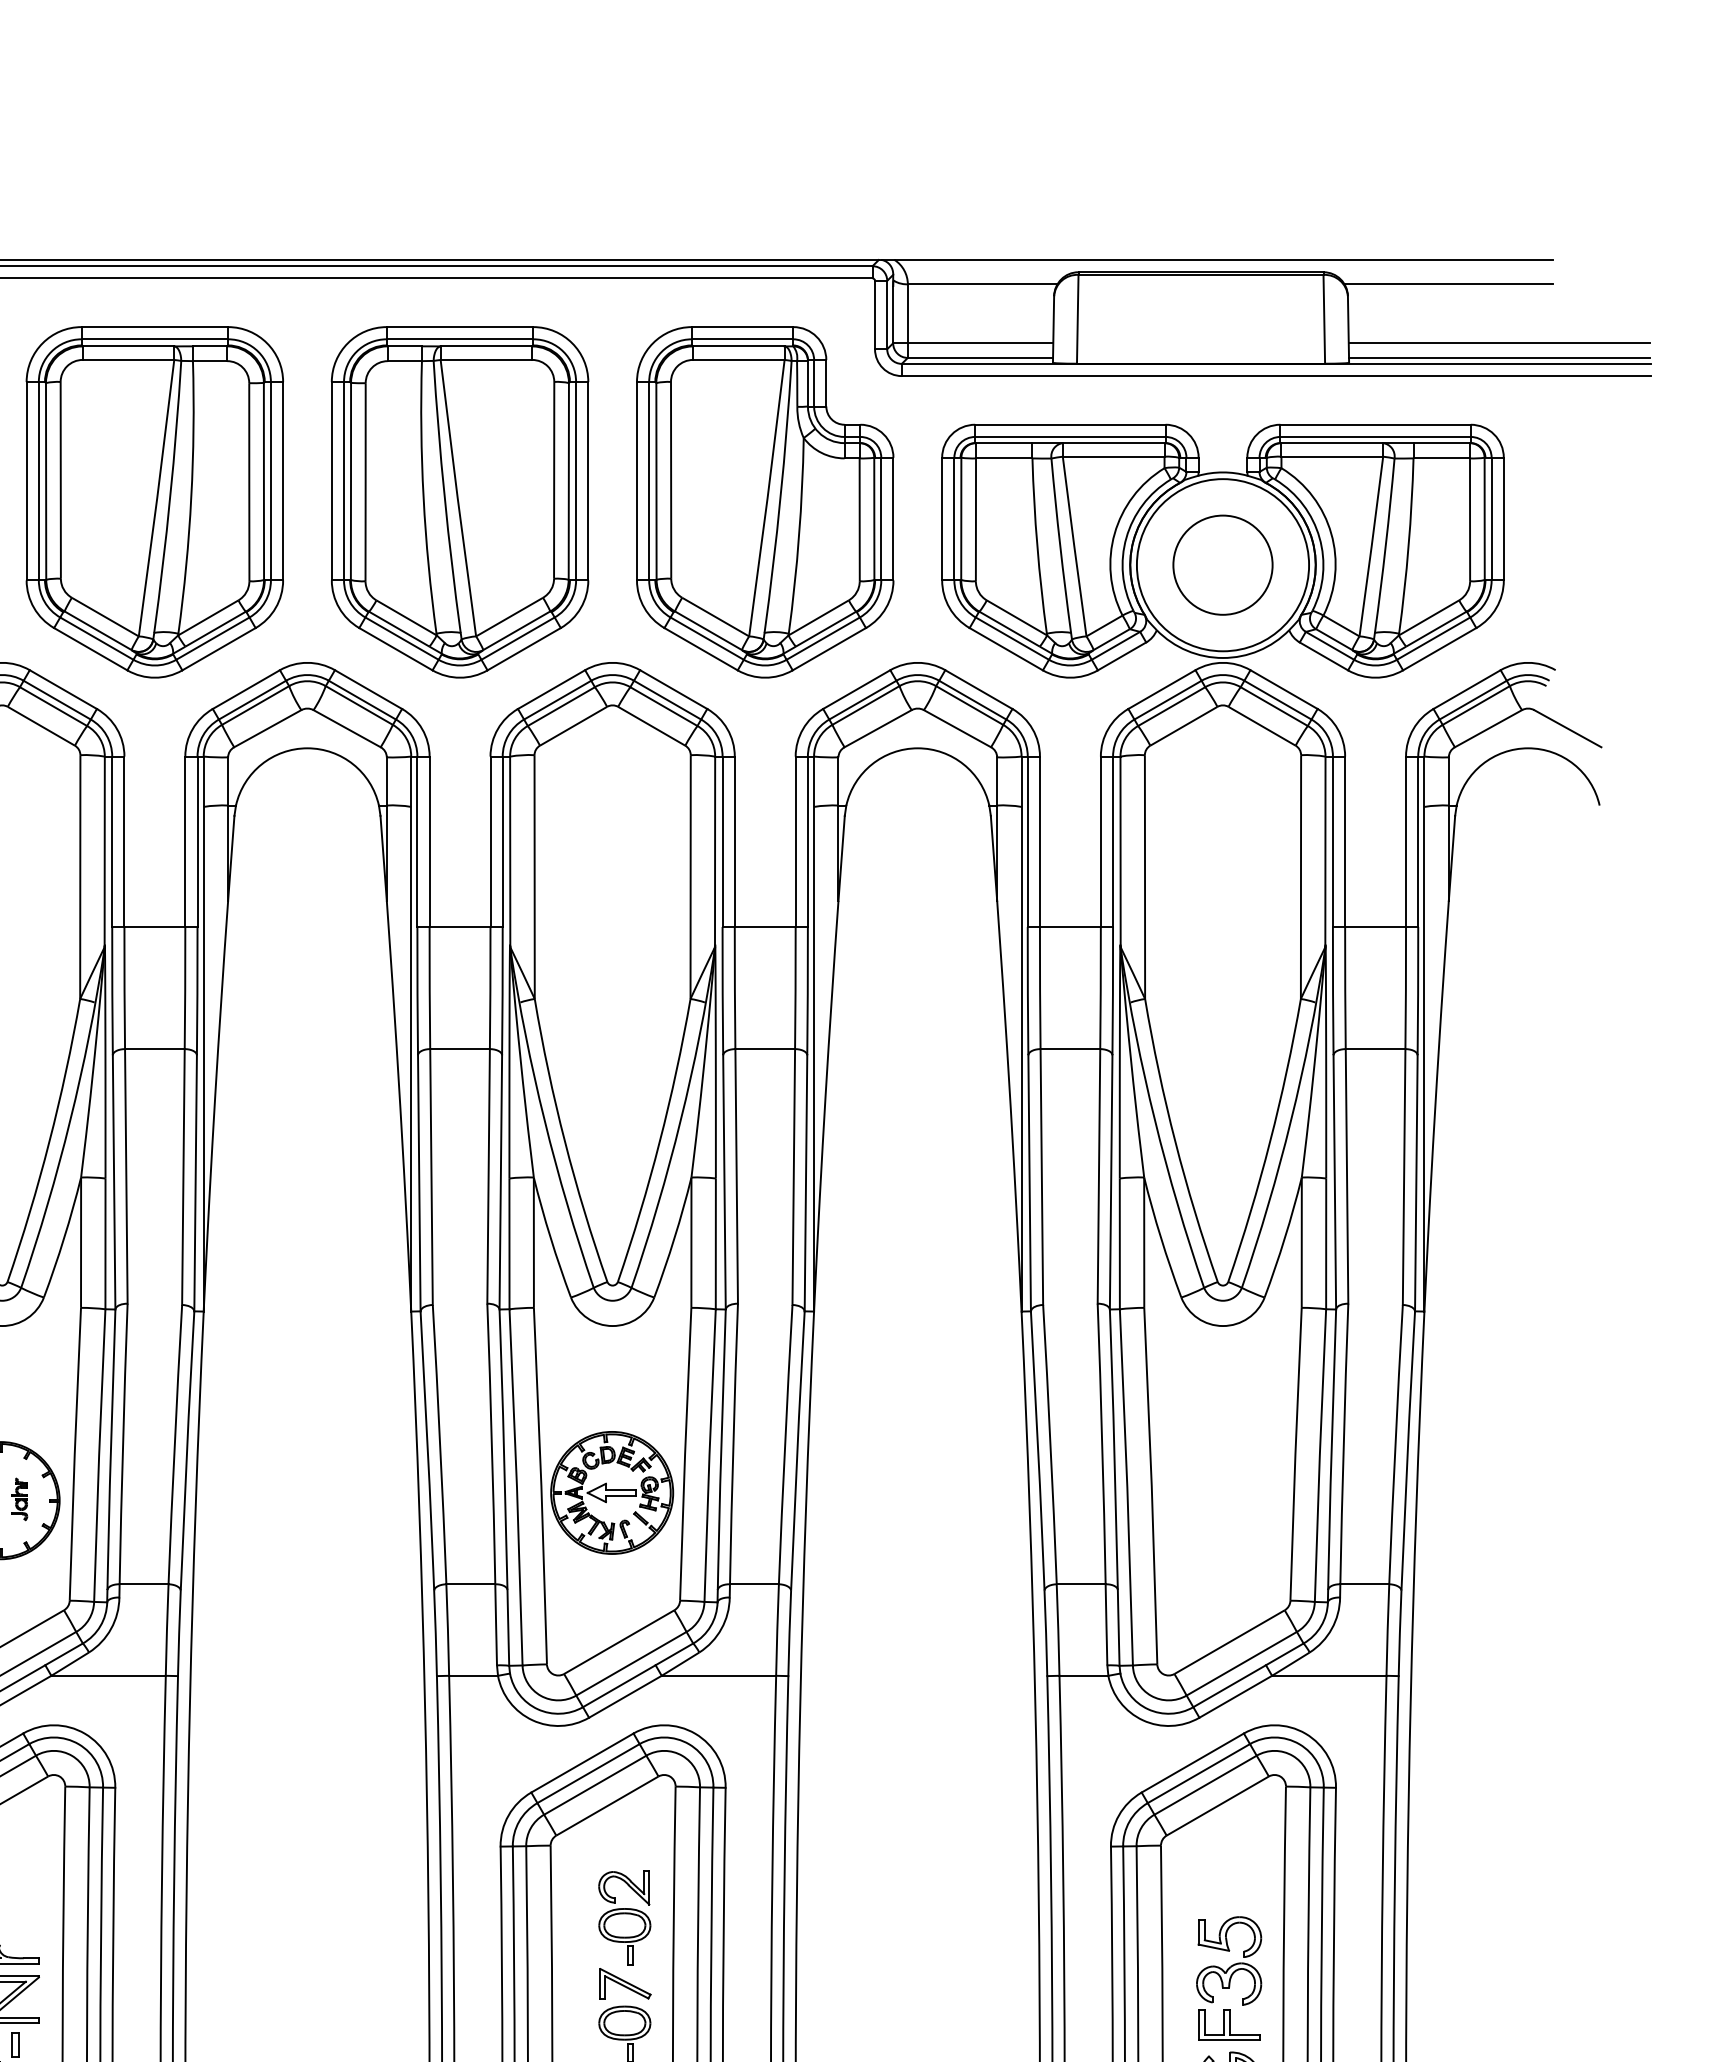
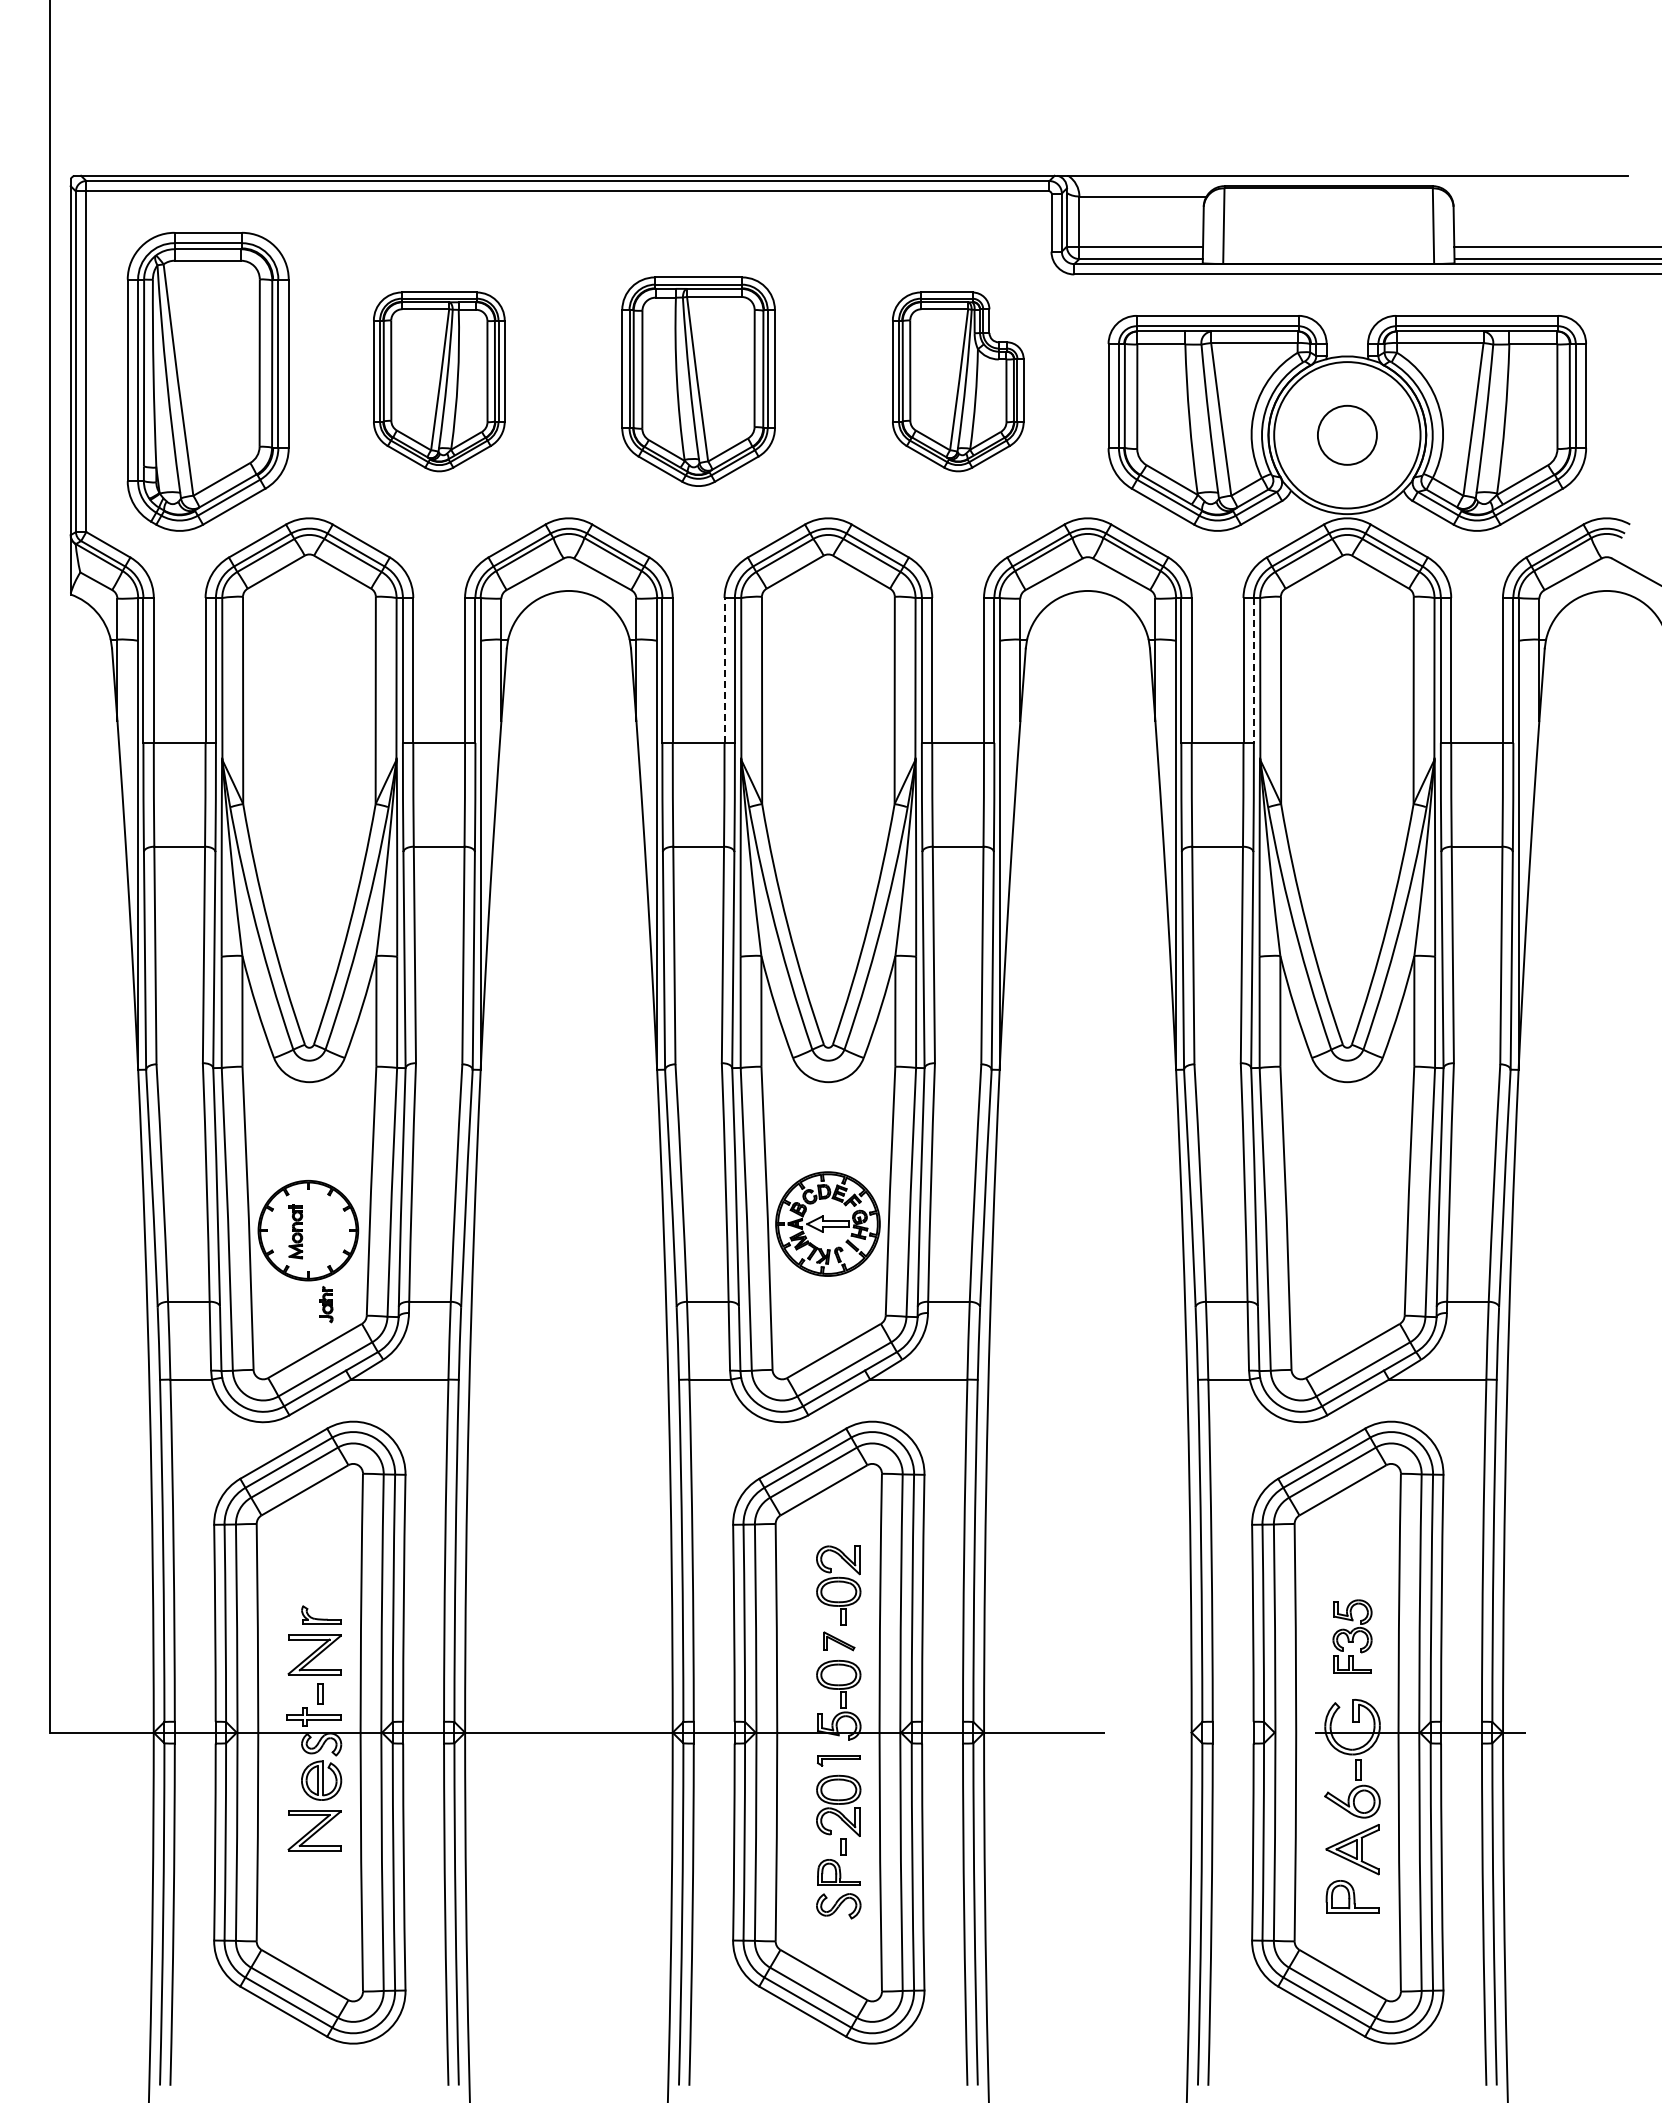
line: (1447, 284) -> (1538, 196), removed
part: (155, 501) -> (439, 381), size x0.6
part: (459, 501) -> (698, 381), size x0.7
part: (765, 501) -> (958, 381), size x0.6
circle: (1223, 565) -> (1347, 435), size x0.7
line: (490, 840) -> (724, 669), solid -> dashed
line: (1112, 841) -> (1253, 670), solid -> dashed
part: (20, 1499) -> (326, 1304), moved
part: (1229, 1977) -> (1352, 1636), size x0.7
part: (625, 1982) -> (839, 1640), size x0.7

